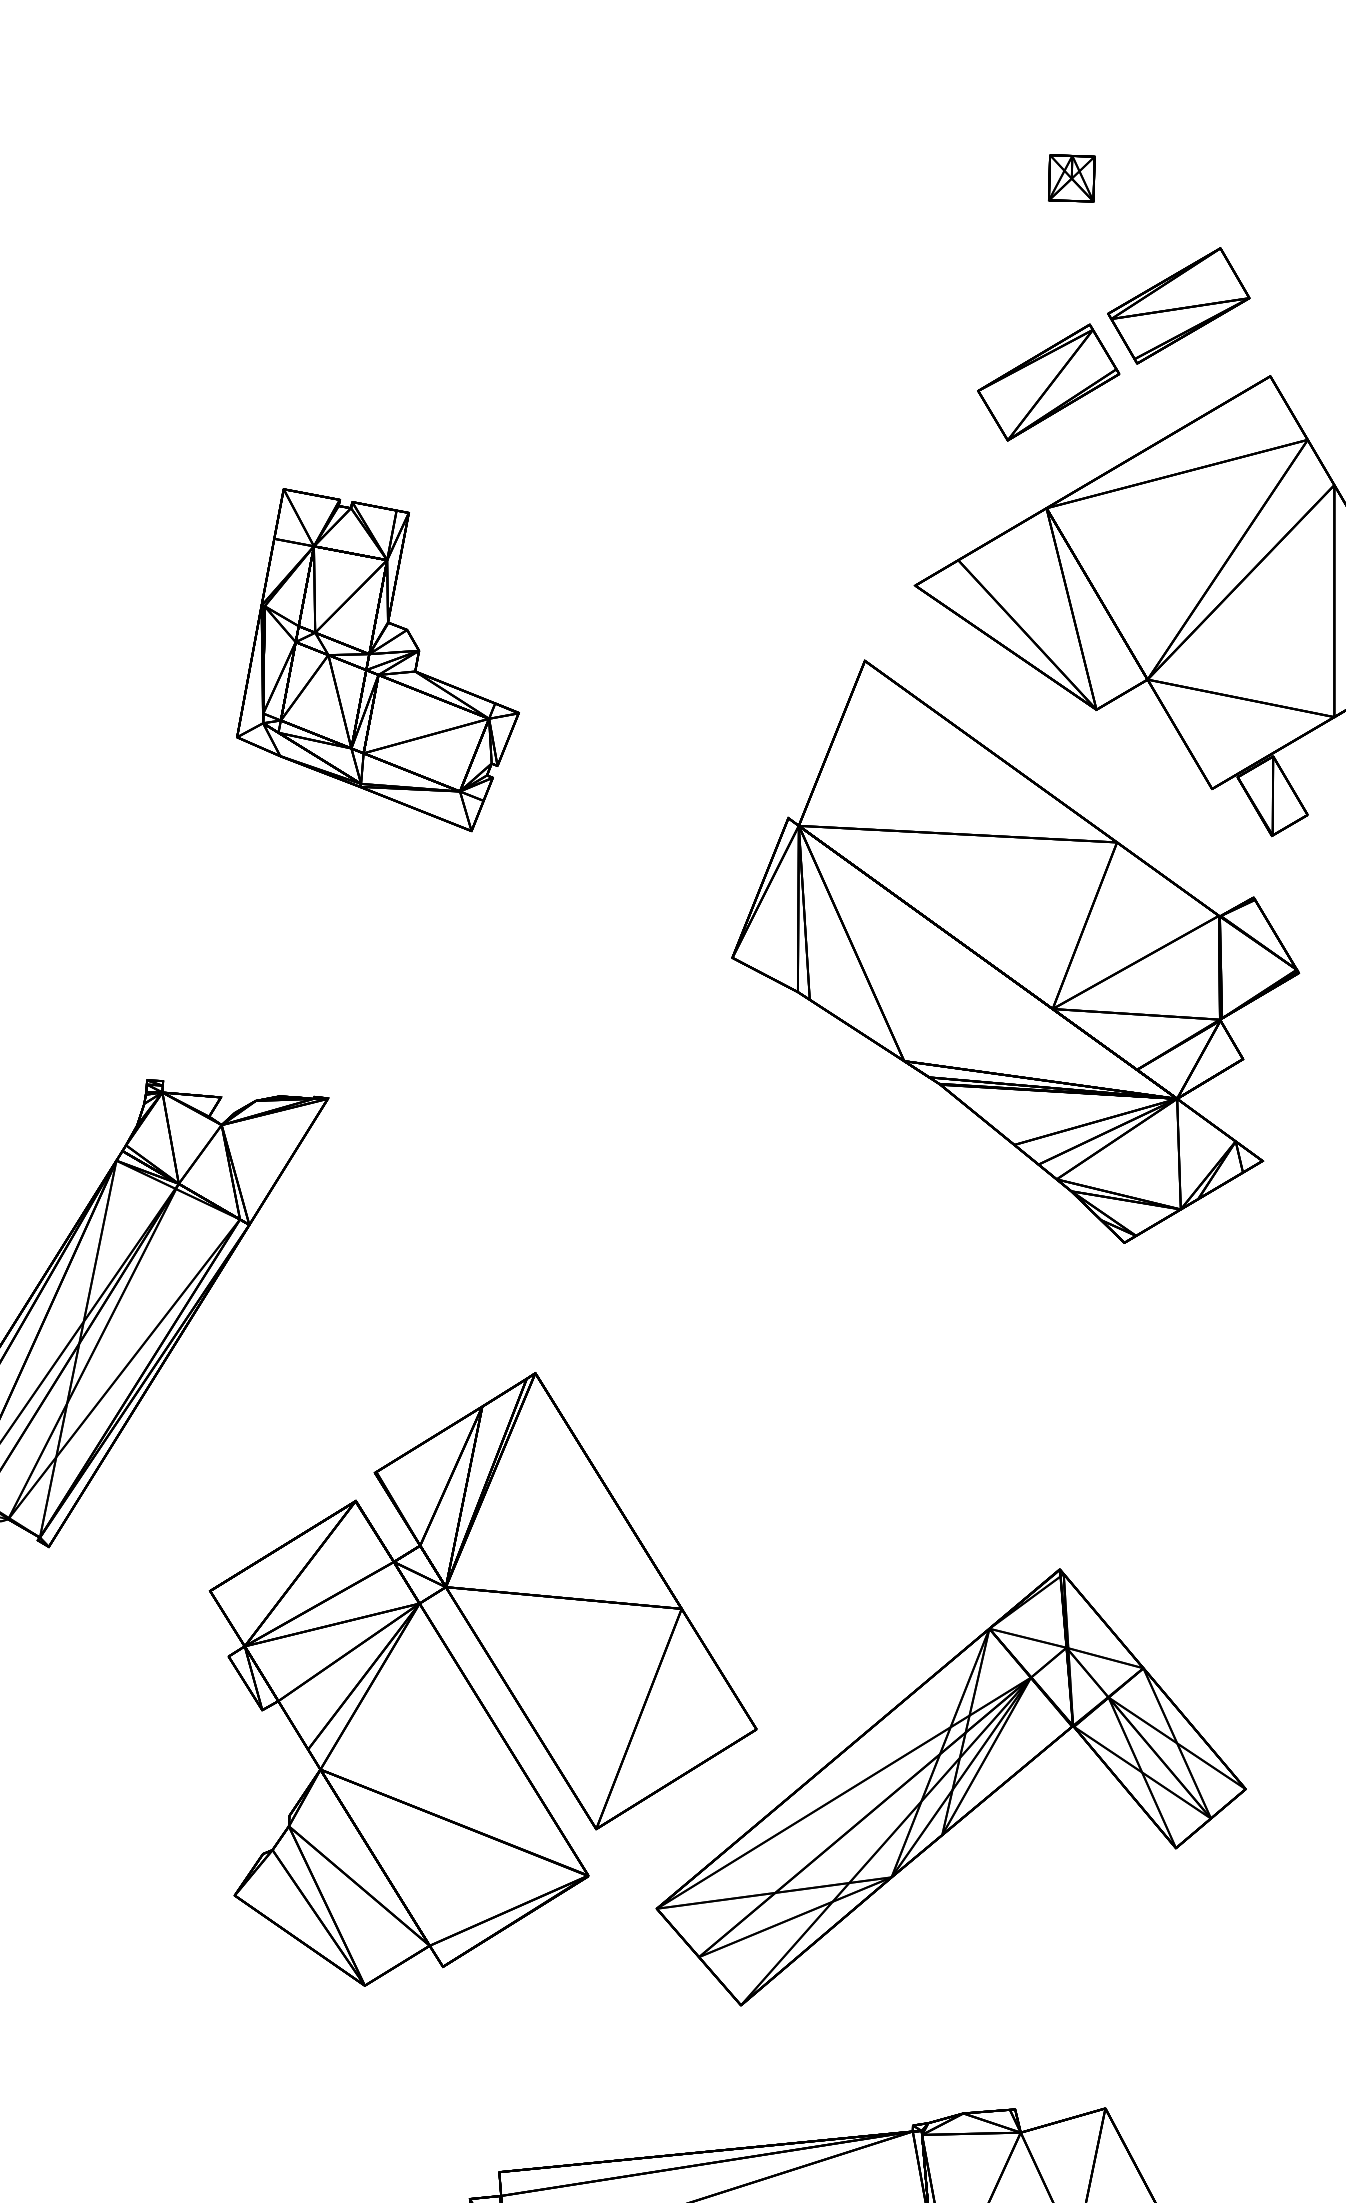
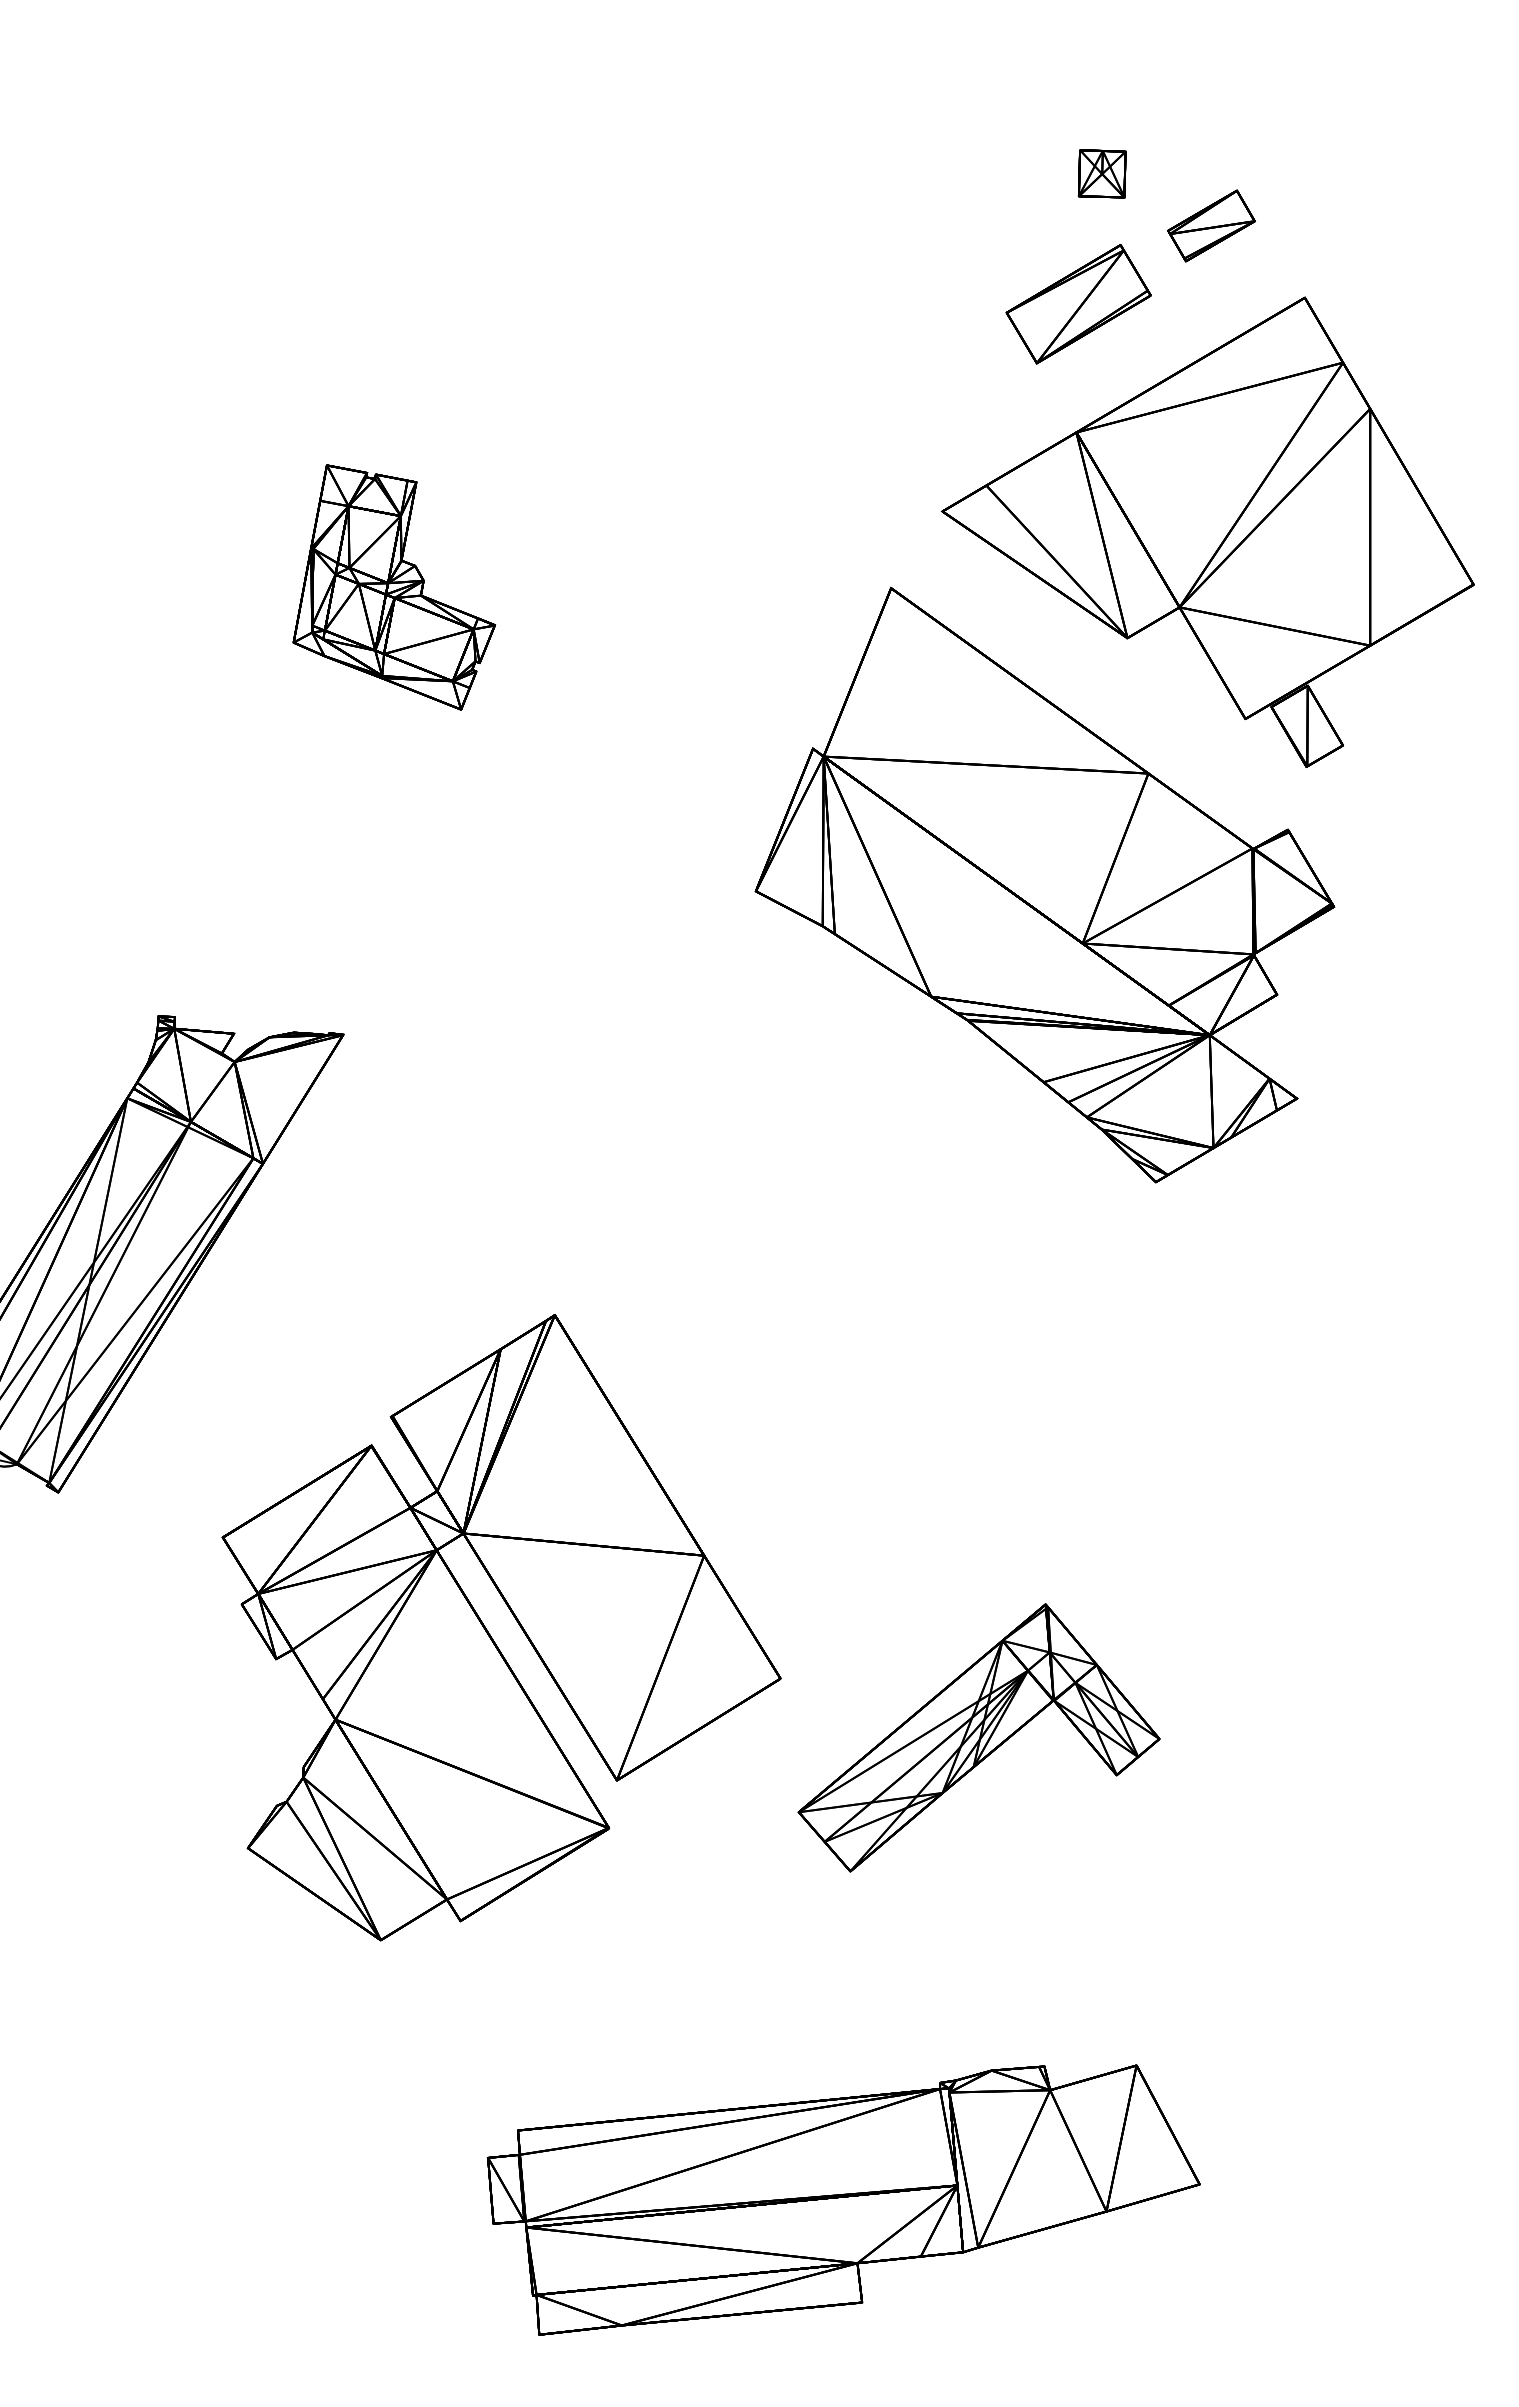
part: (1071, 178) -> (1101, 173), moved
part: (1178, 305) -> (1211, 225), size x0.6
part: (378, 660) -> (394, 587), size x0.7
part: (950, 1787) -> (978, 1737), size x0.6

